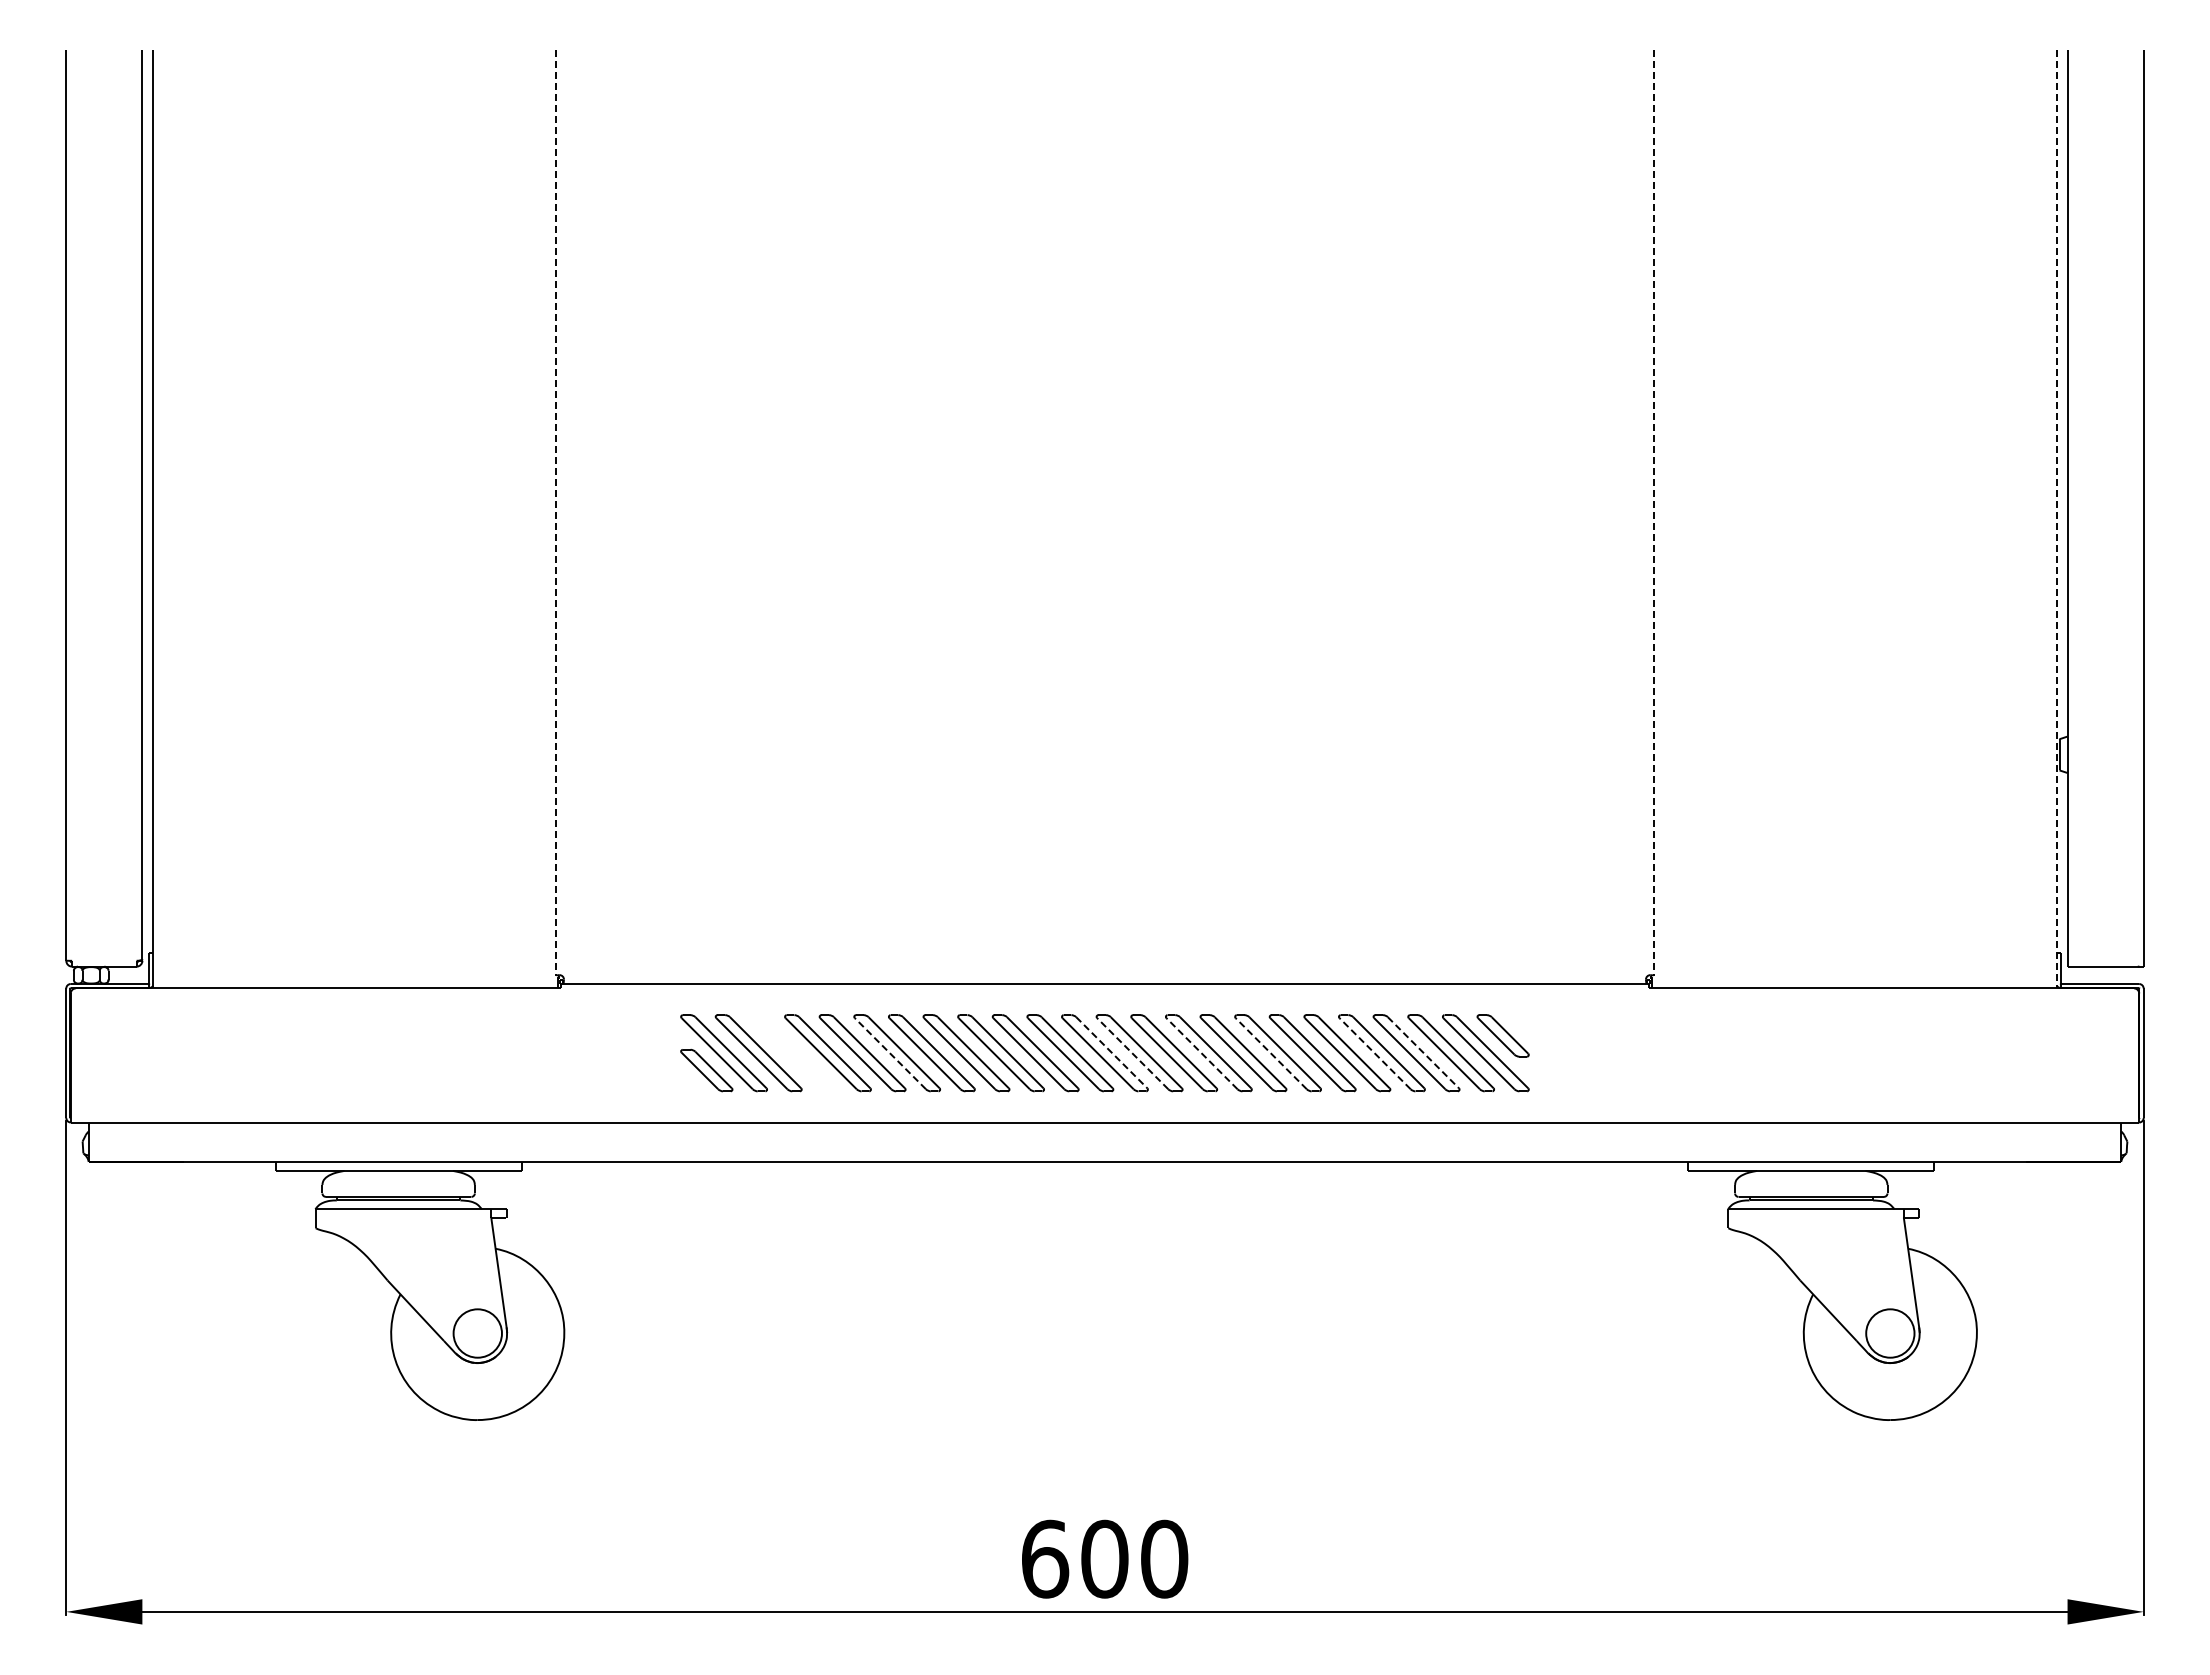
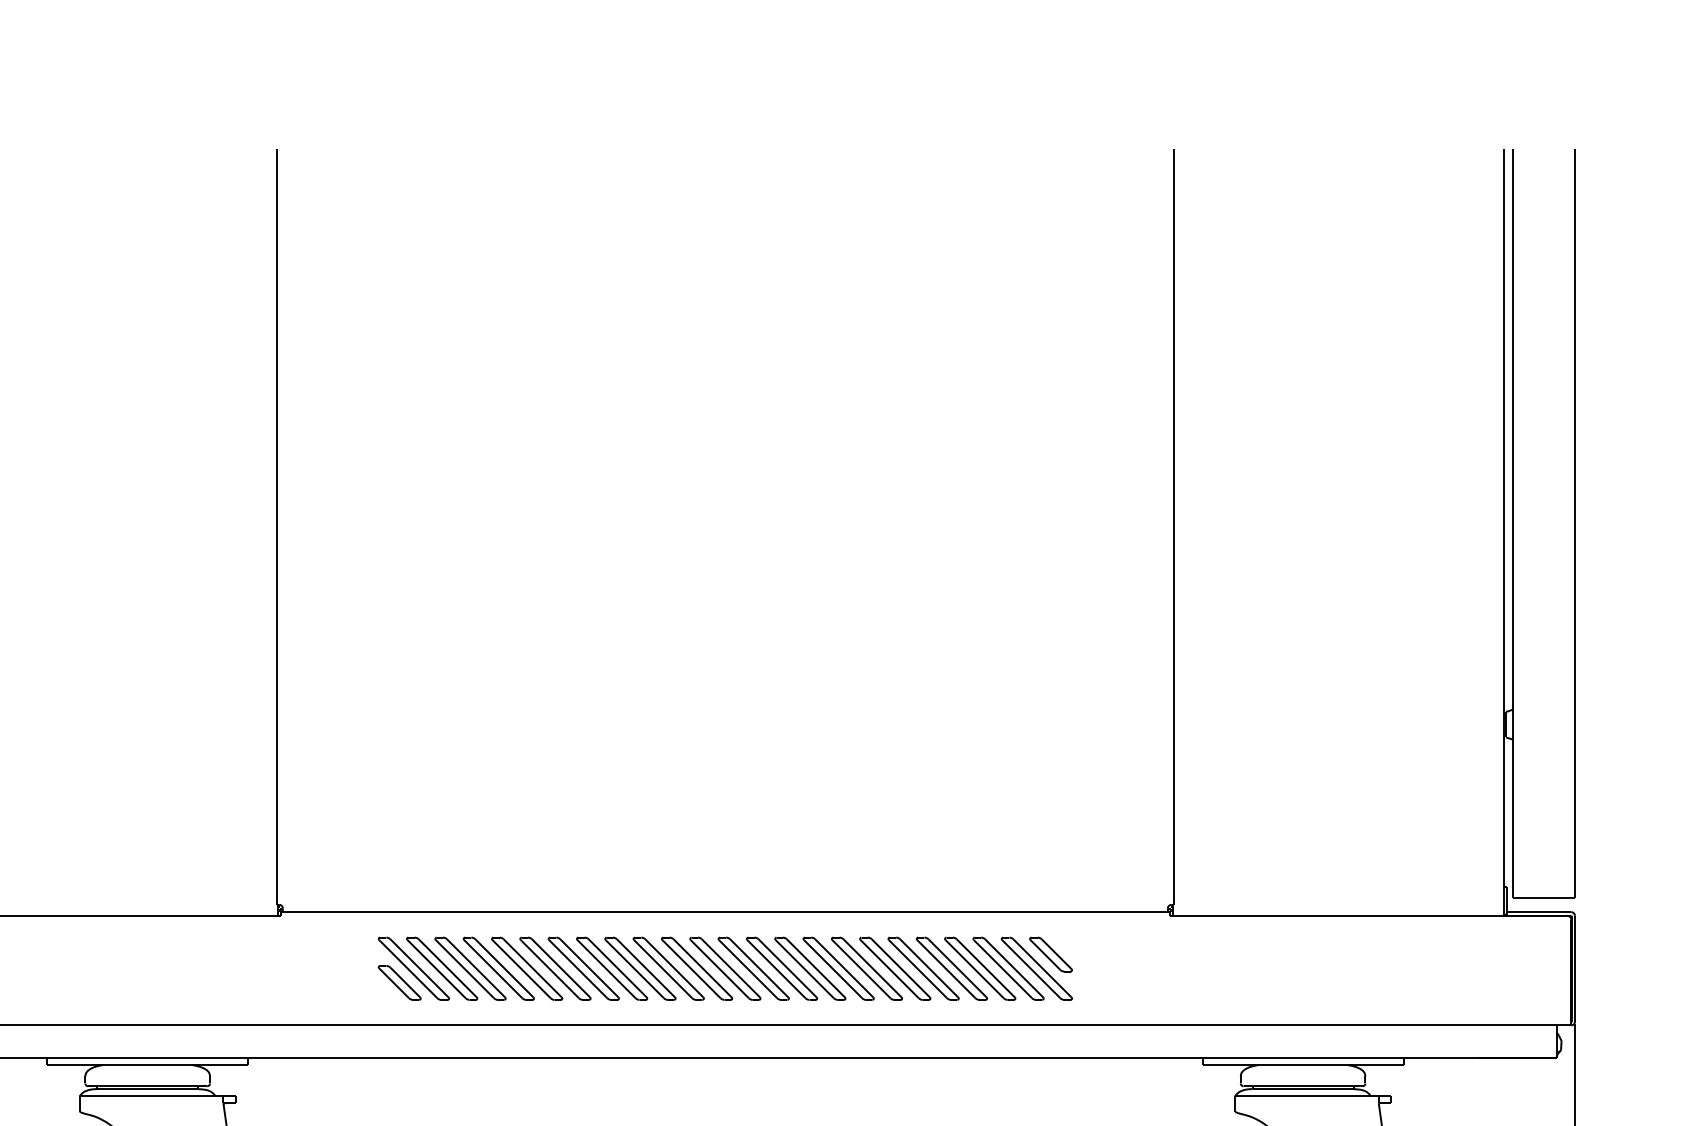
line: (556, 512) -> (276, 526), dashed -> solid
line: (1653, 512) -> (1174, 526), dashed -> solid
line: (2057, 519) -> (1504, 532), dashed -> solid
part: (793, 1053) -> (470, 968), added
line: (890, 1053) -> (549, 968), dashed -> solid
line: (1112, 1053) -> (731, 968), dashed -> solid
line: (1132, 1053) -> (747, 968), dashed -> solid
line: (1201, 1053) -> (804, 968), dashed -> solid
line: (1270, 1053) -> (860, 968), dashed -> solid
line: (1374, 1053) -> (945, 968), dashed -> solid
line: (1423, 1053) -> (985, 968), dashed -> solid

